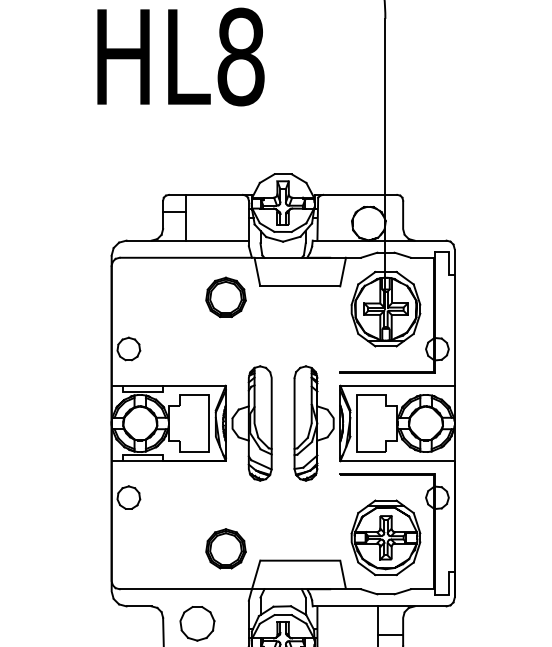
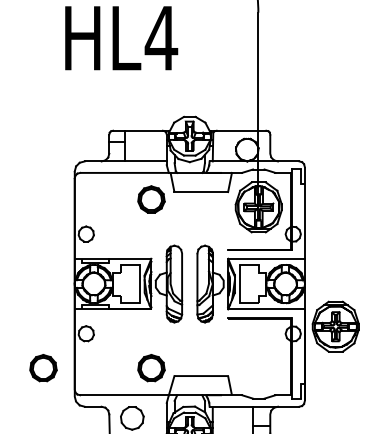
text: (240, 57) -> (161, 38), HL8 -> HL4
part: (385, 537) -> (335, 326), moved
part: (65, 549) -> (43, 368), added

